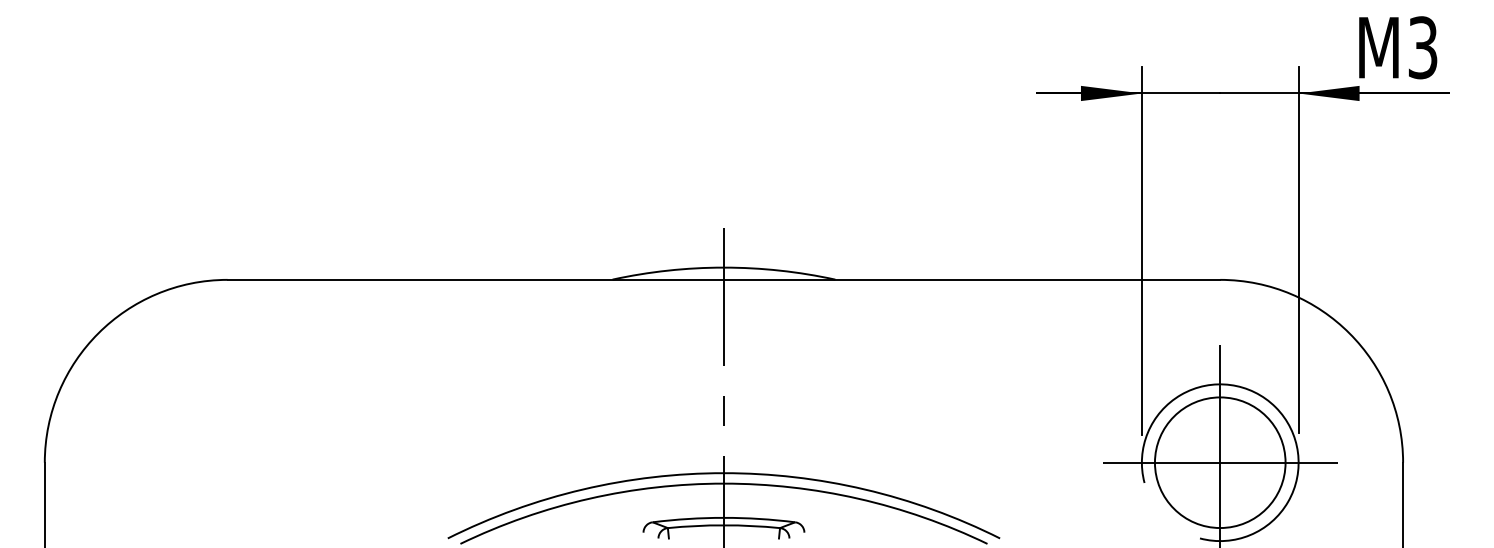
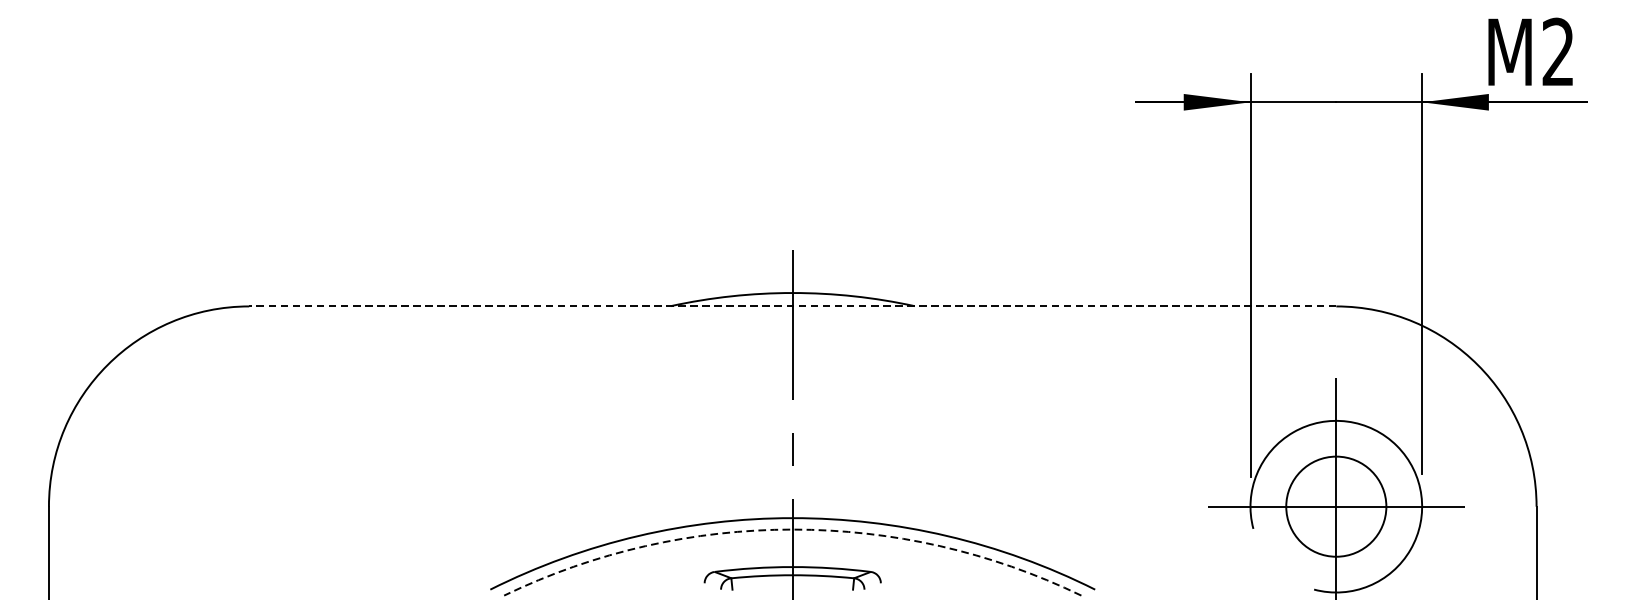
text: (1422, 47) -> (1557, 51), M3 -> M2
line: (723, 279) -> (792, 306), solid -> dashed
circle: (1219, 462) -> (1335, 506), size x0.7
arc: (723, 483) -> (792, 529), solid -> dashed

